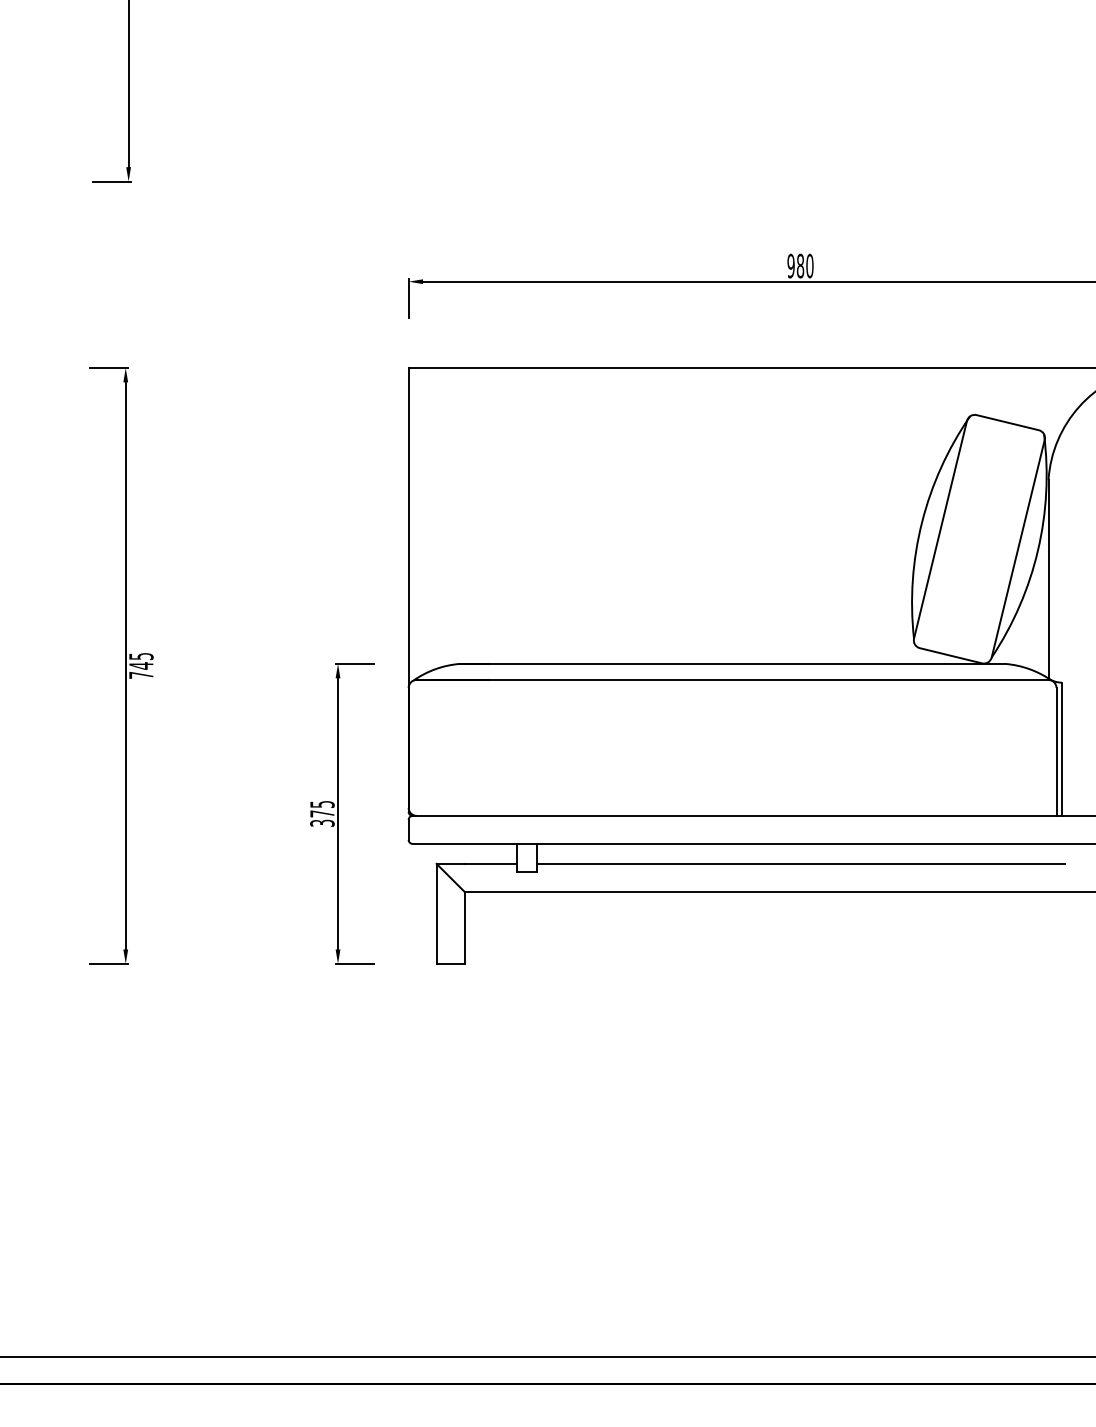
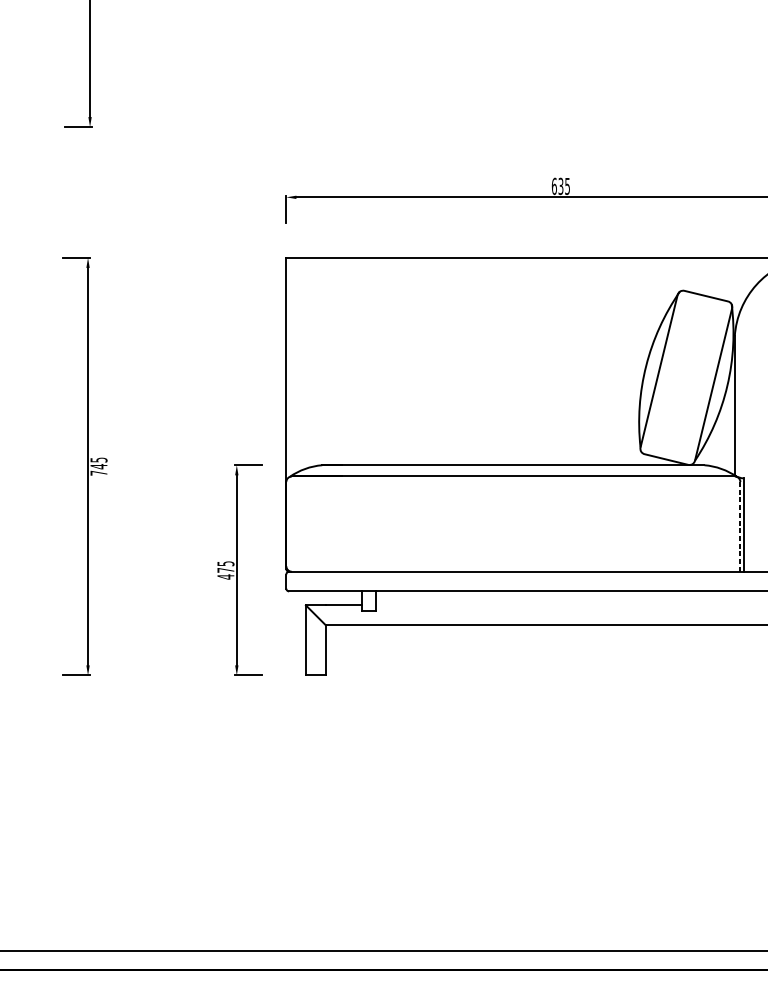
text: (800, 265) -> (560, 185), 980 -> 635
line: (1056, 751) -> (740, 526), solid -> dashed
text: (322, 823) -> (225, 577), 375 -> 475
line: (800, 863) -> (560, 605), removed

